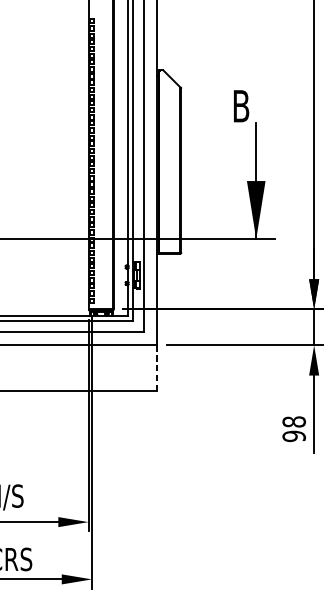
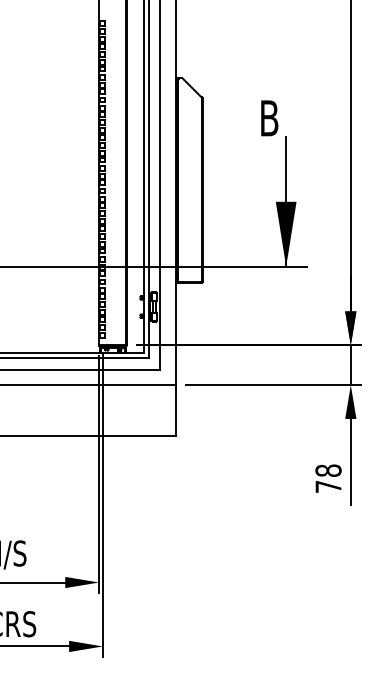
line: (157, 368) -> (175, 410), dashed -> solid
text: (294, 436) -> (328, 486), 98 -> 78

